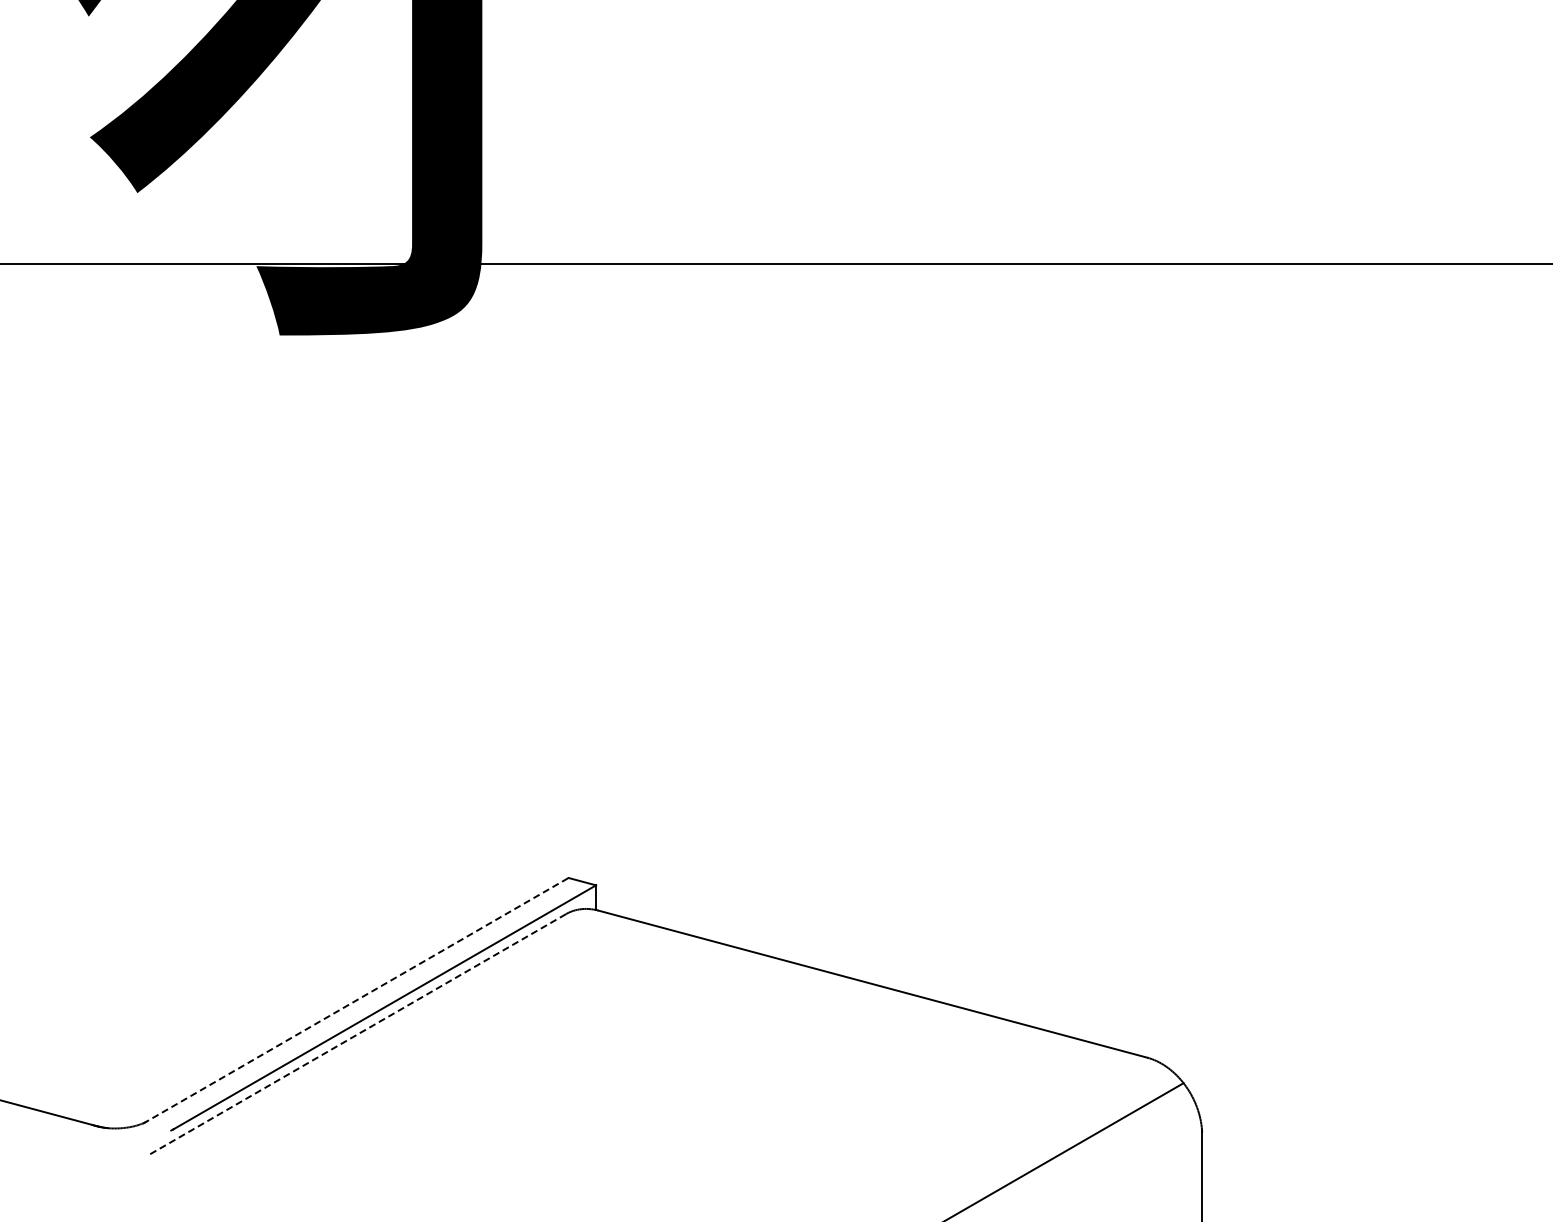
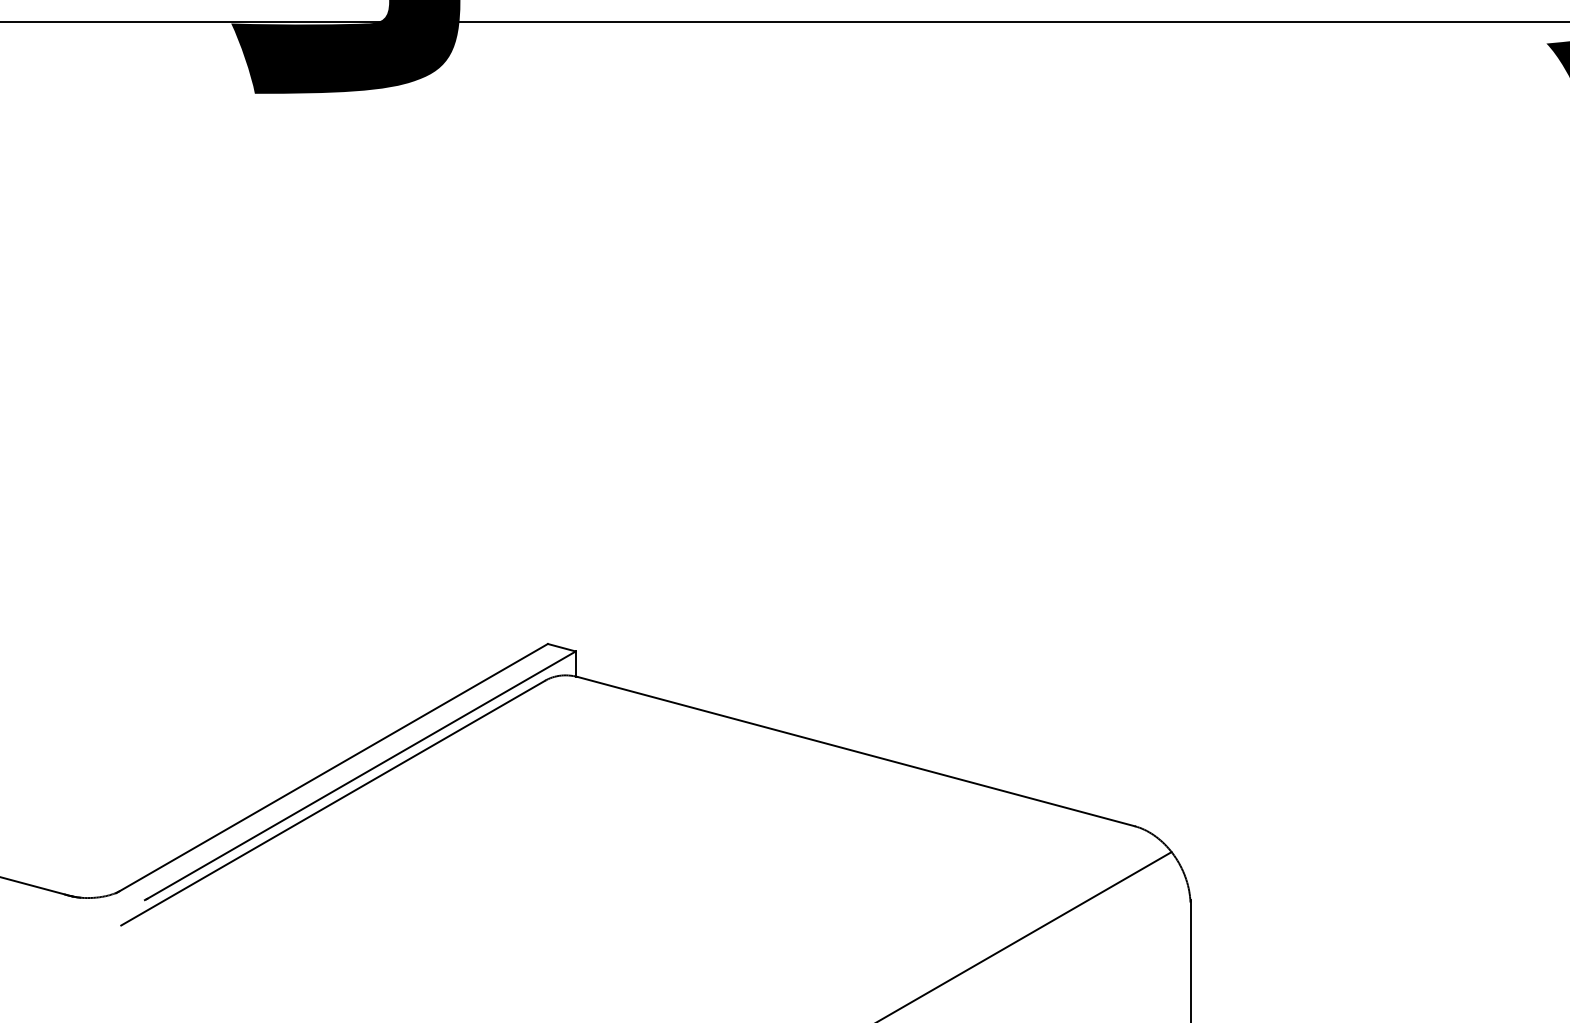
line: (355, 1000) -> (331, 768), dashed -> solid
line: (356, 1035) -> (332, 803), dashed -> solid

